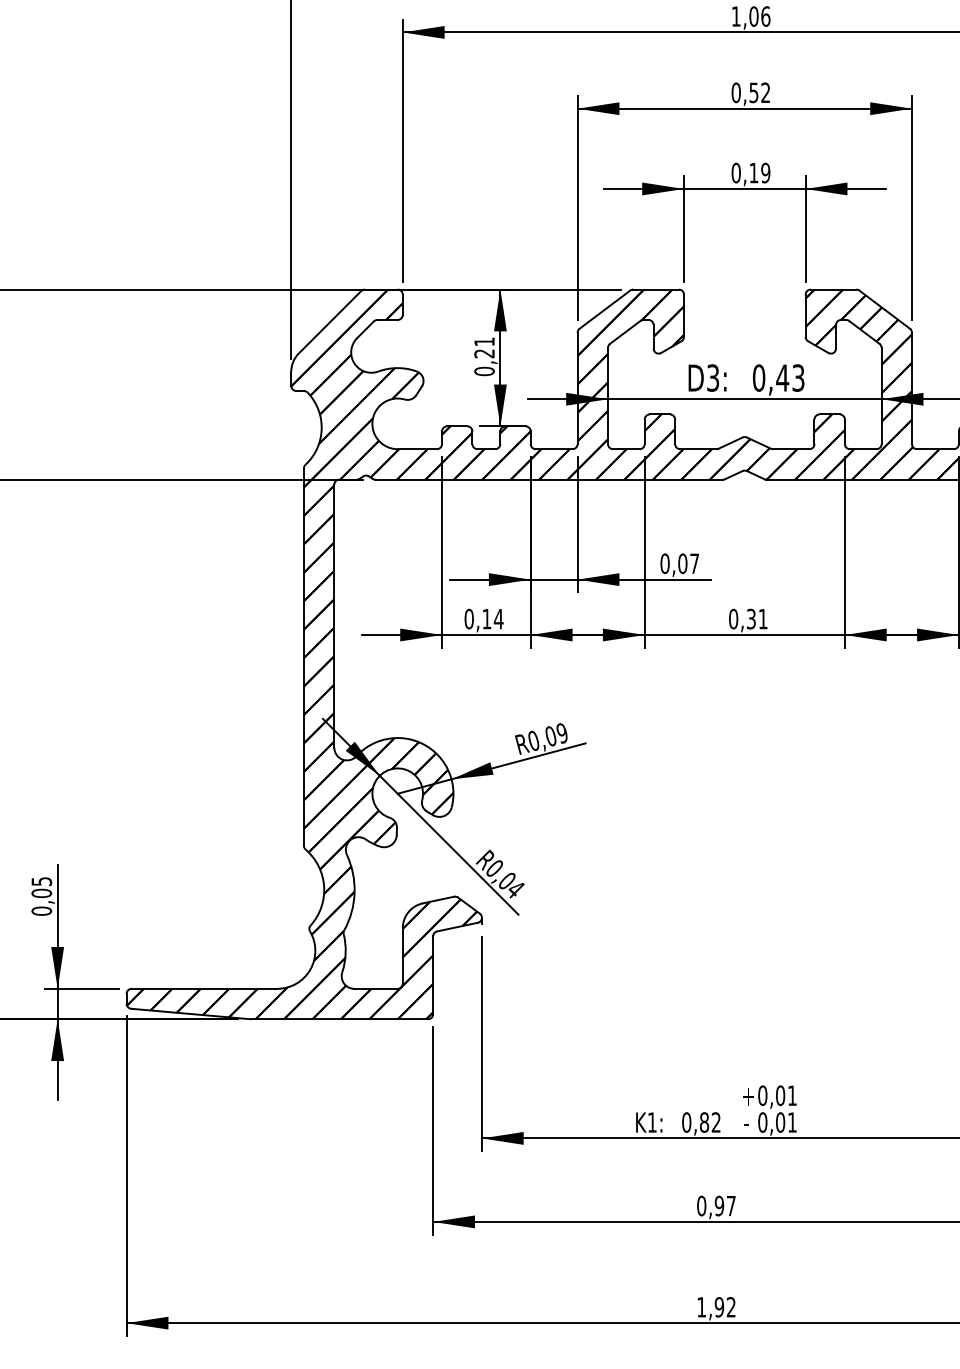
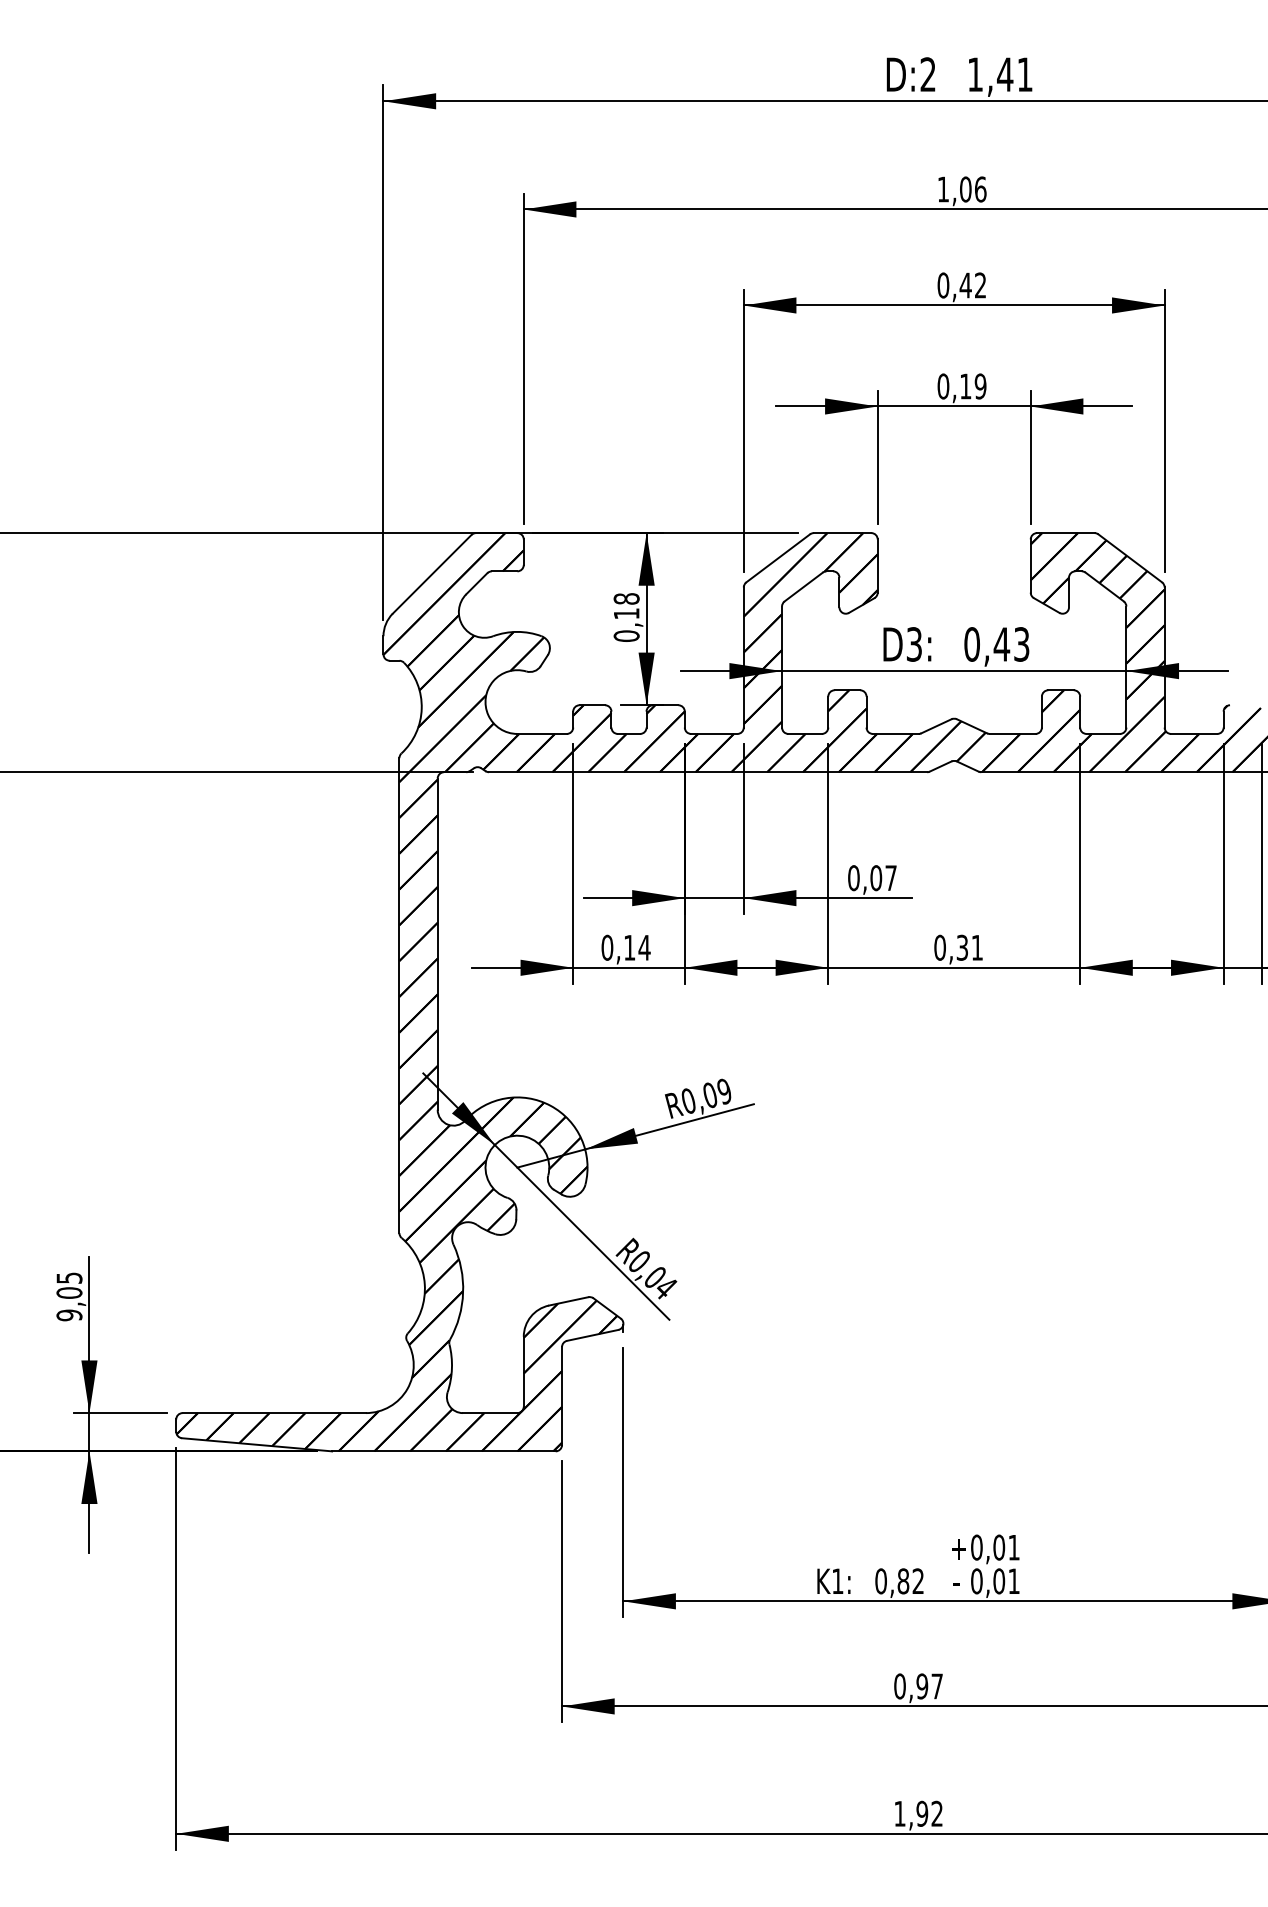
text: (753, 92) -> (965, 285), 0,52 -> 0,42
text: (484, 347) -> (626, 606), 0,21 -> 0,18
text: (41, 911) -> (69, 1315), 0,05 -> 9,05

